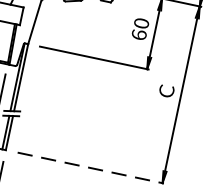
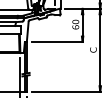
line: (92, 168) -> (67, 91), dashed -> solid

